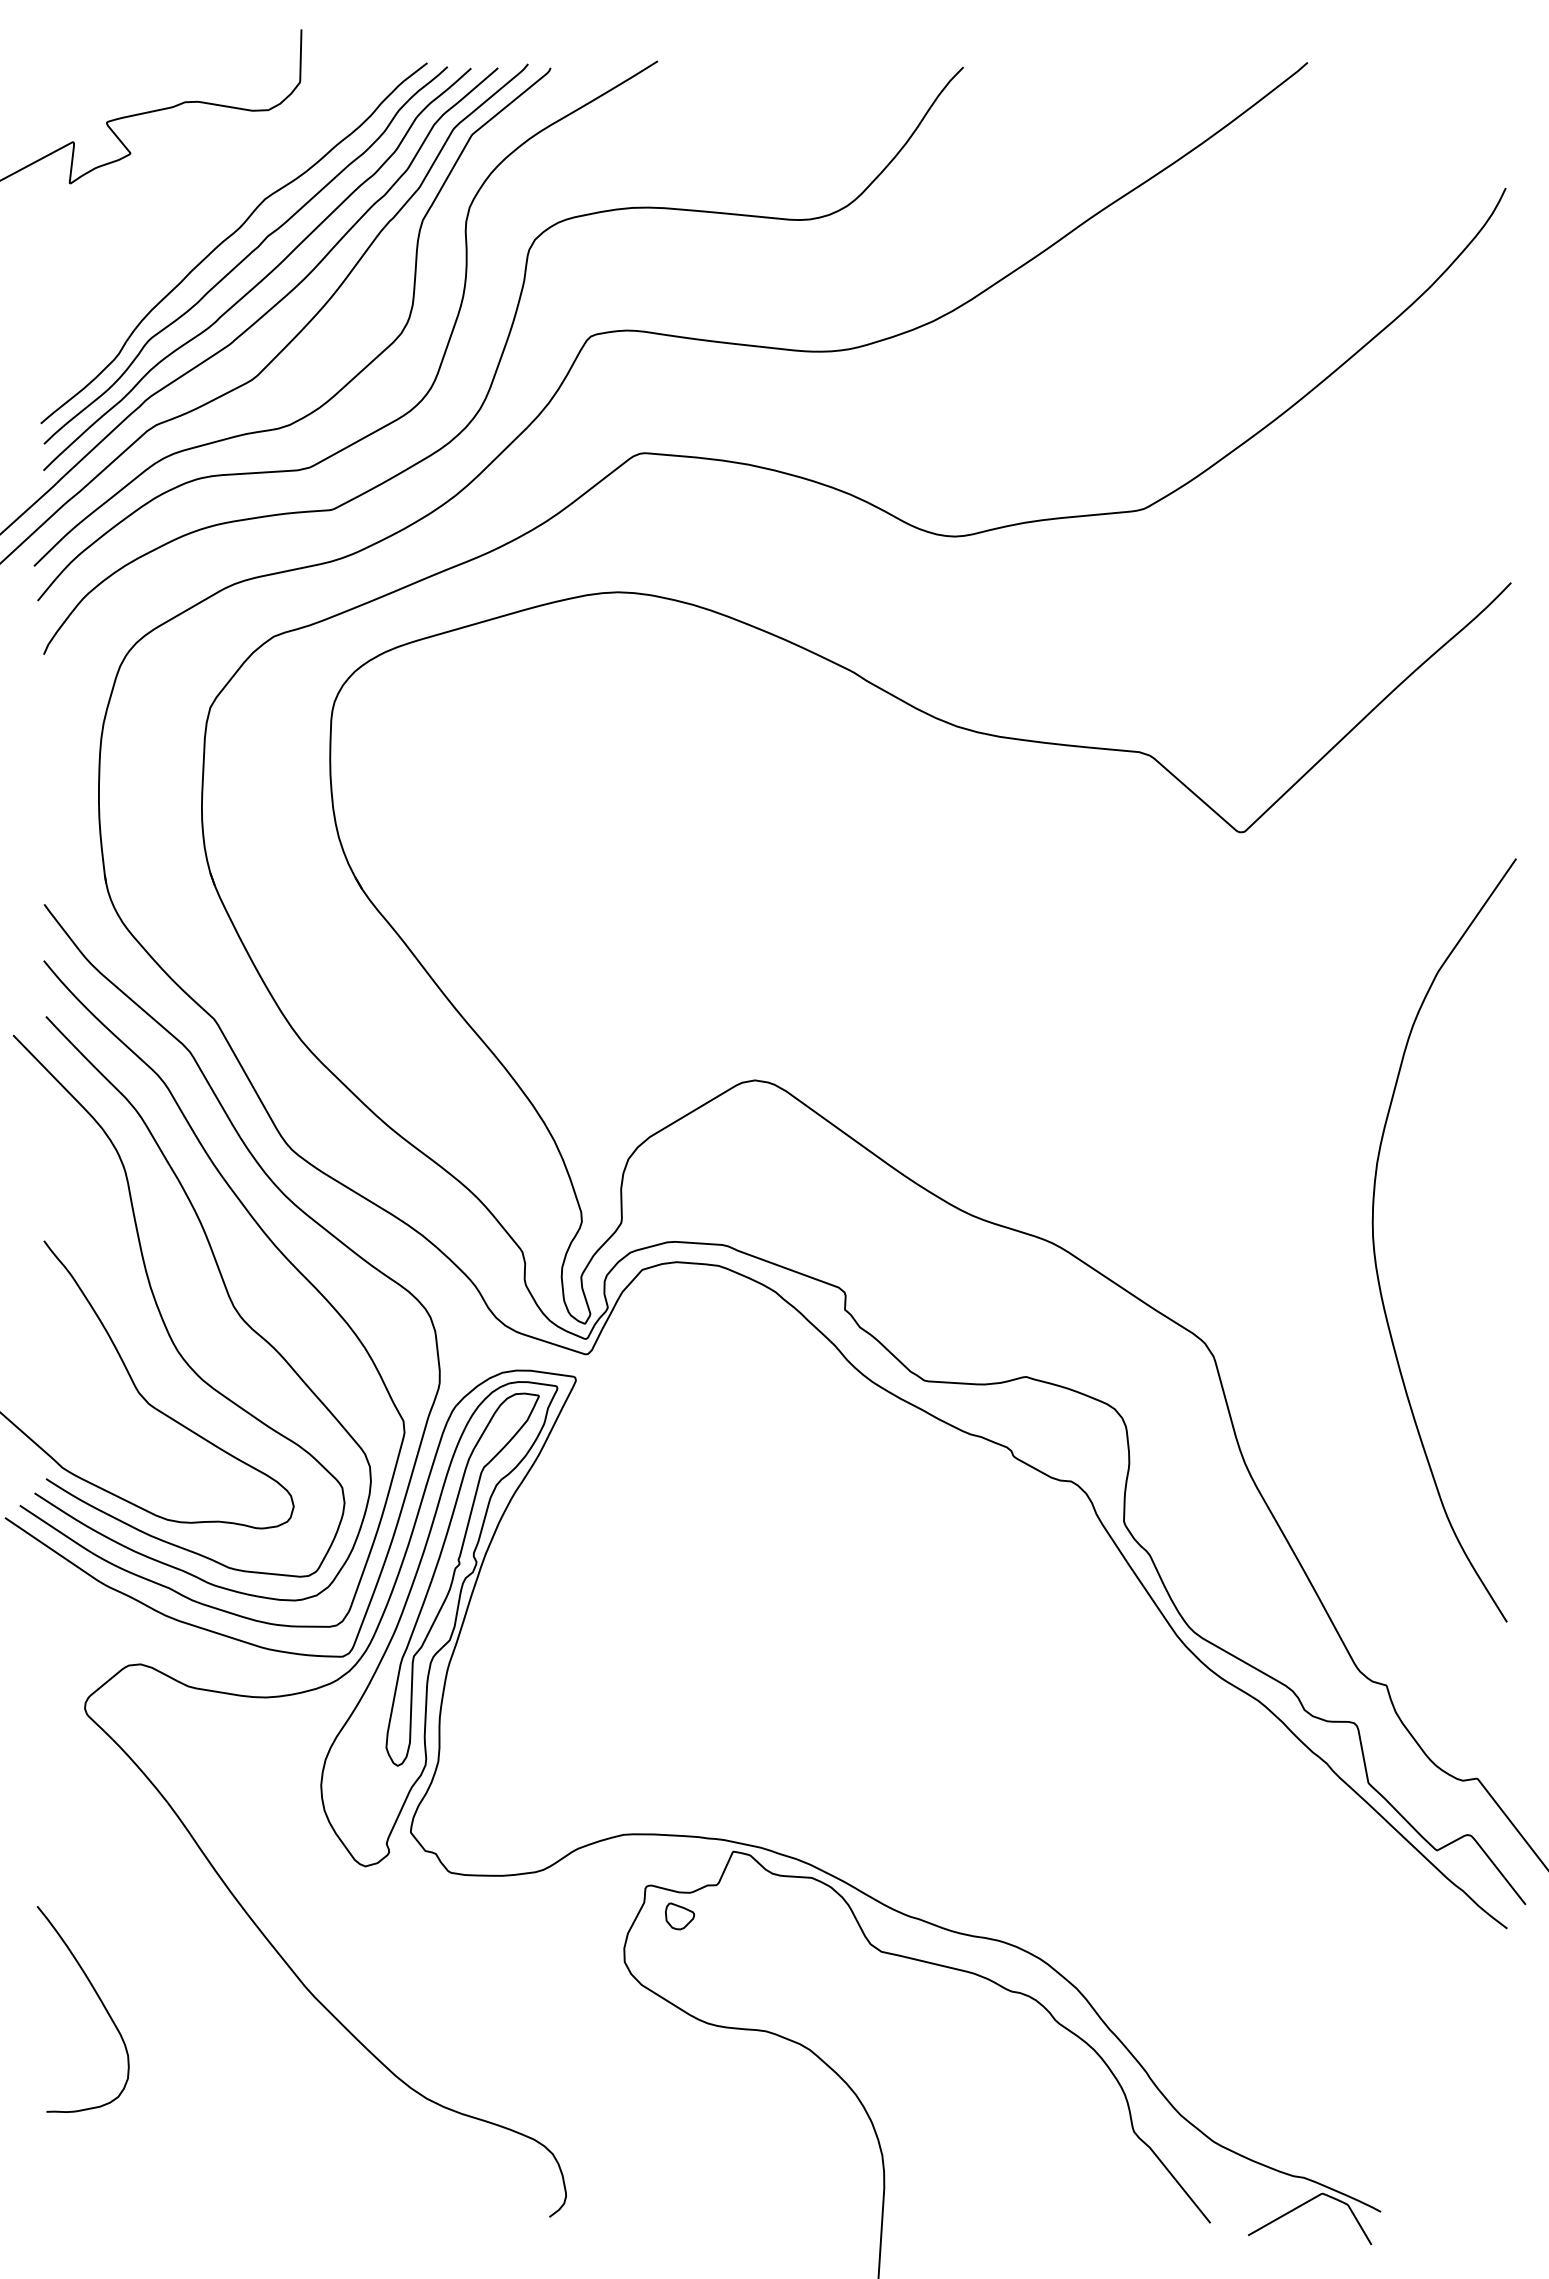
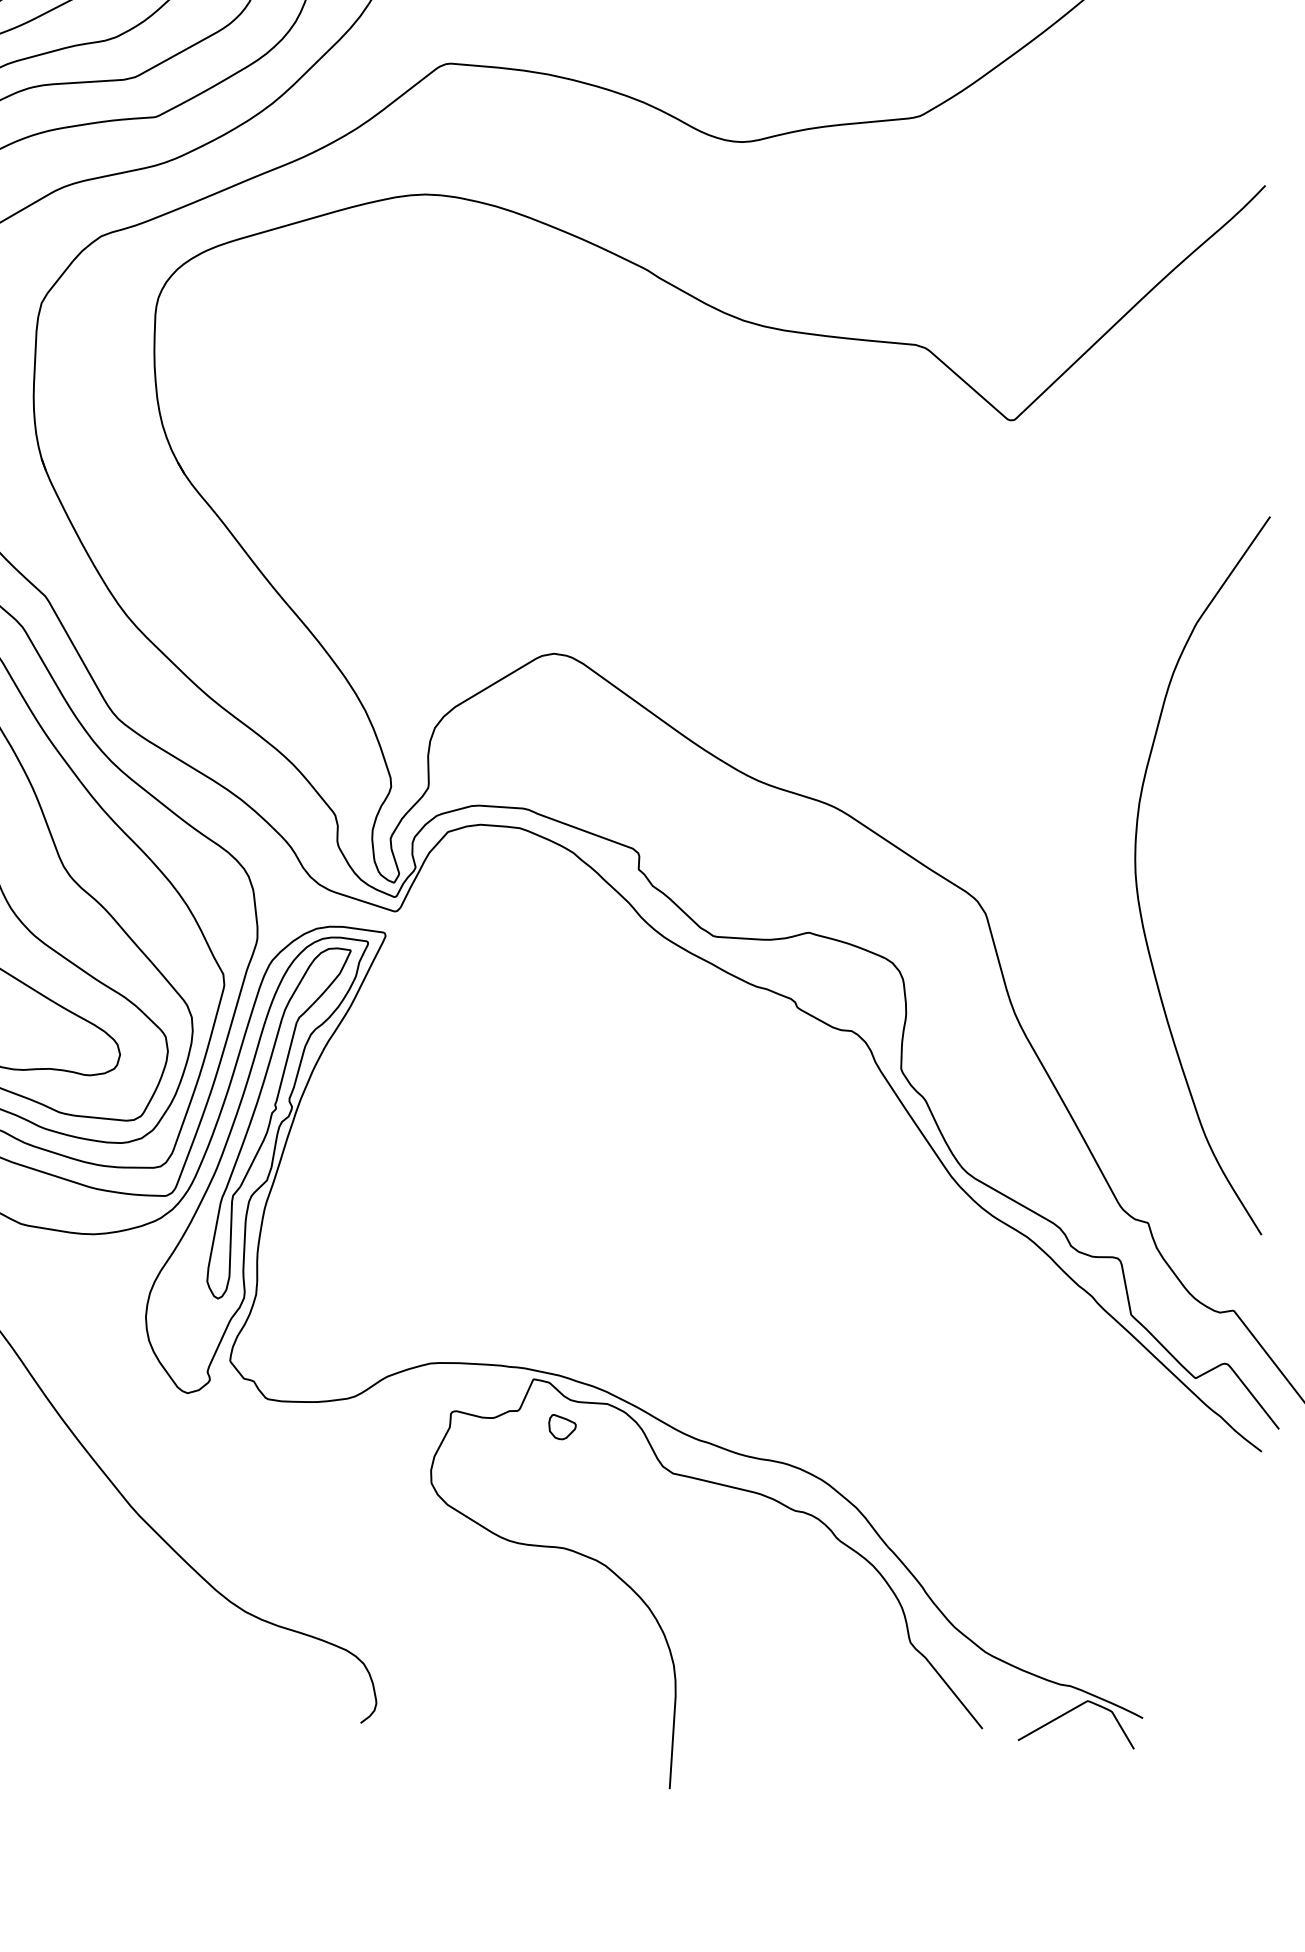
curve: (1375, 1250) -> (1137, 885), moved
part: (679, 1916) -> (562, 1427), moved

